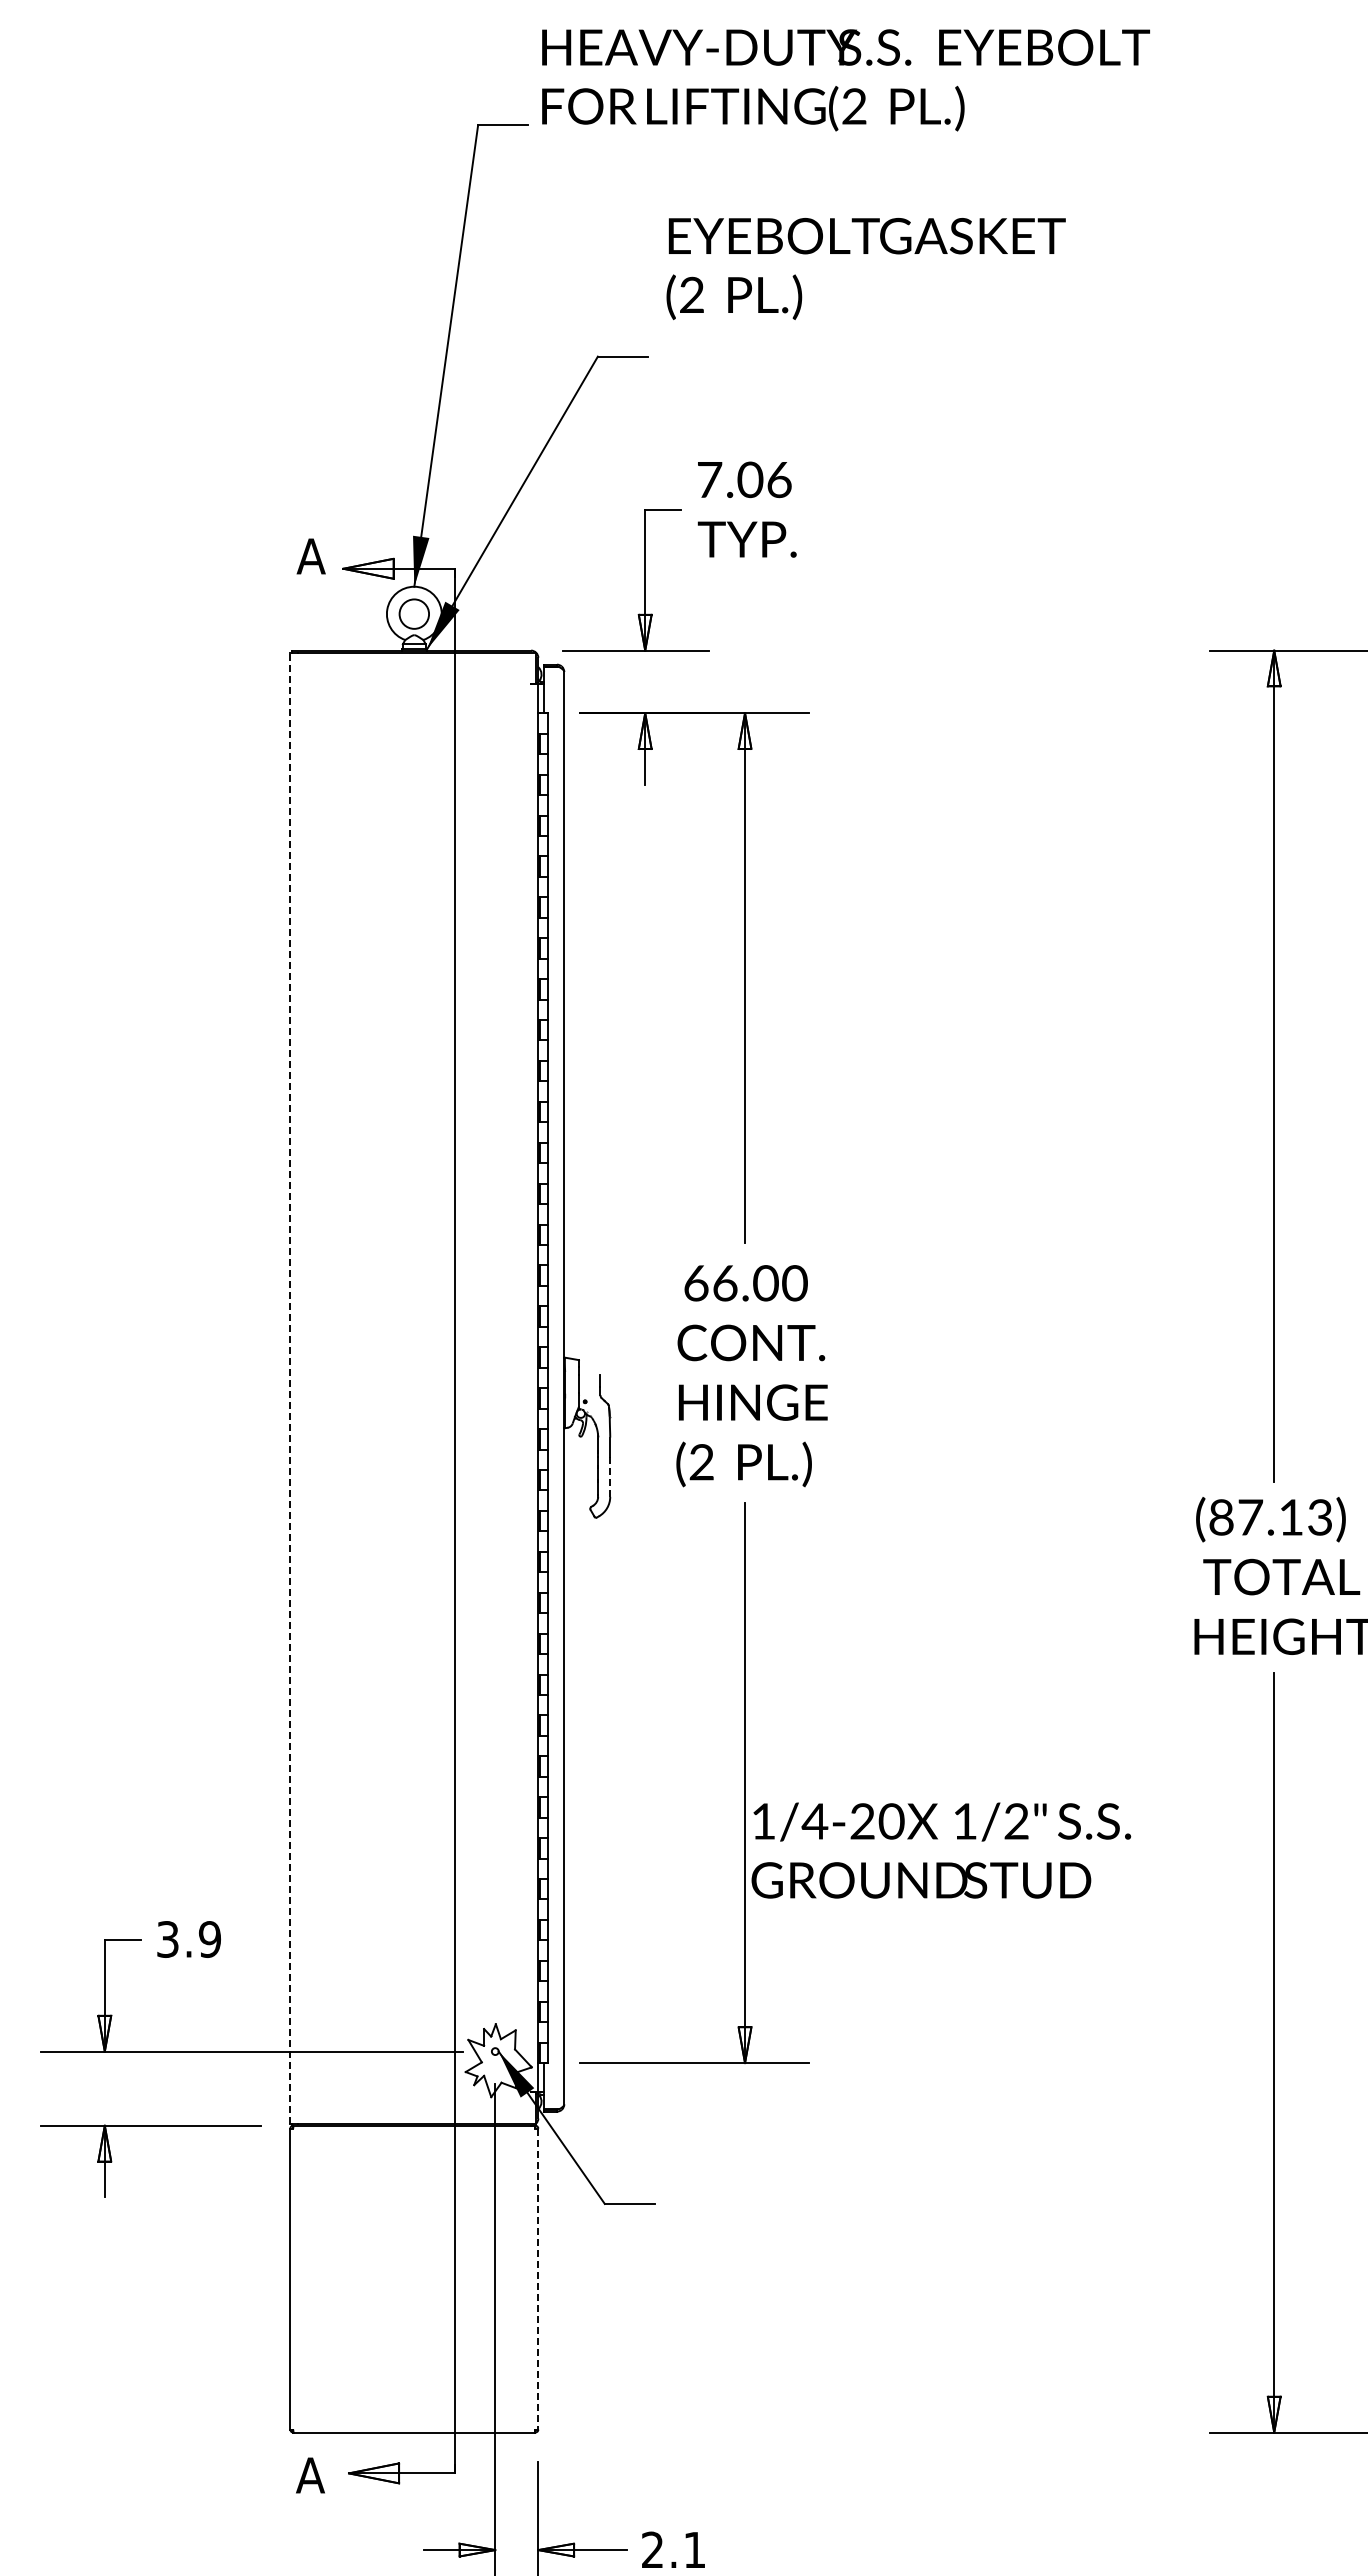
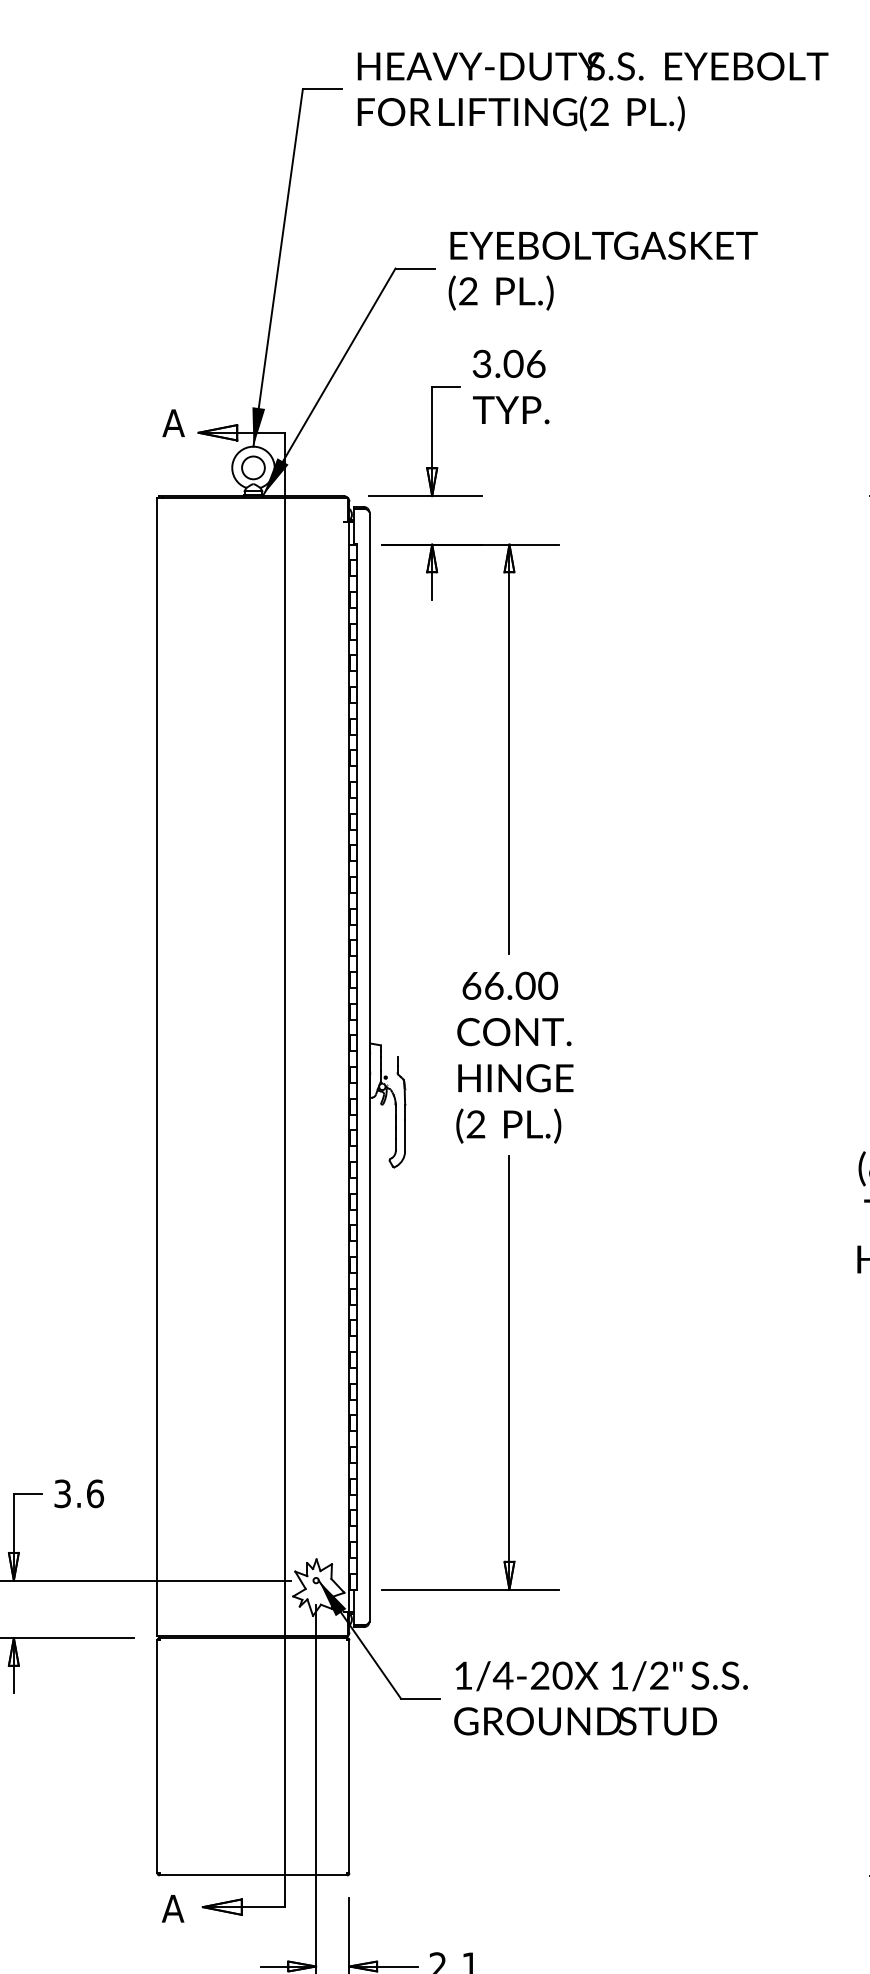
text: (845, 80) -> (592, 91), moved
text: (865, 269) -> (602, 271), moved
text: (709, 479) -> (481, 363), 7.06 -> 3.06
line: (290, 1387) -> (157, 1066), dashed -> solid
line: (610, 1477) -> (405, 1136), dashed -> solid
text: (941, 1850) -> (601, 1698), moved
text: (210, 1939) -> (95, 1493), 3.9 -> 3.6
line: (538, 2279) -> (349, 1757), dashed -> solid

